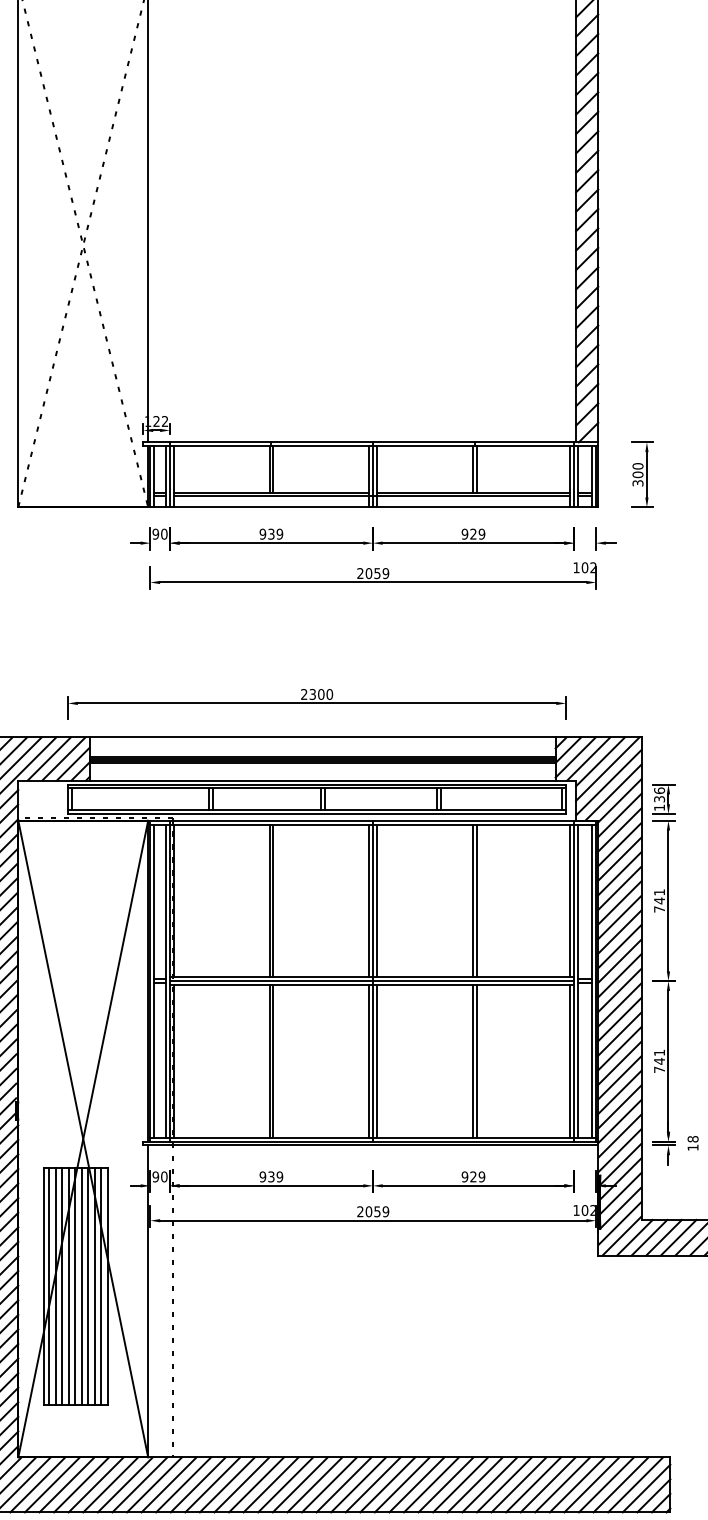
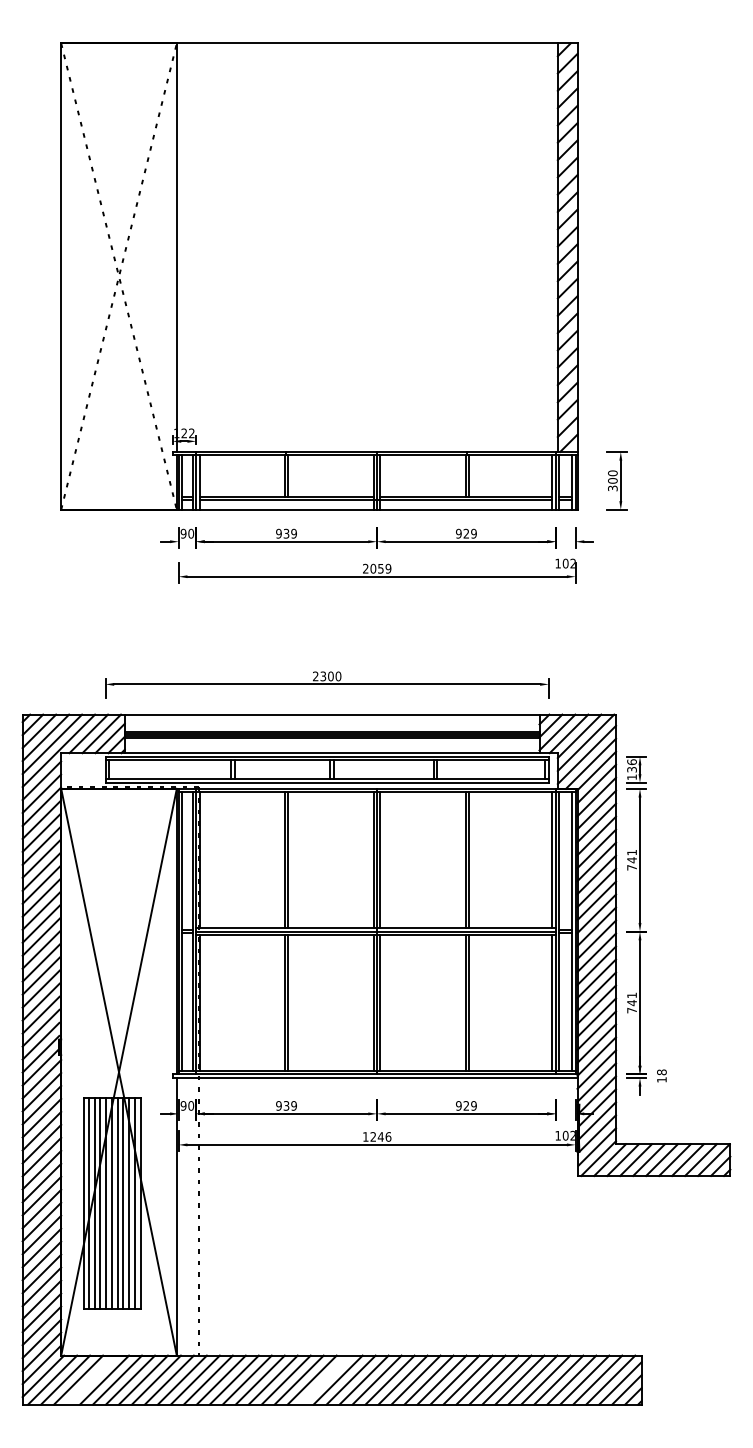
text: (373, 1211) -> (377, 1136), 2059 -> 1246
line: (52, 1484) -> (91, 1379), removed
line: (314, 1484) -> (324, 1379), removed

